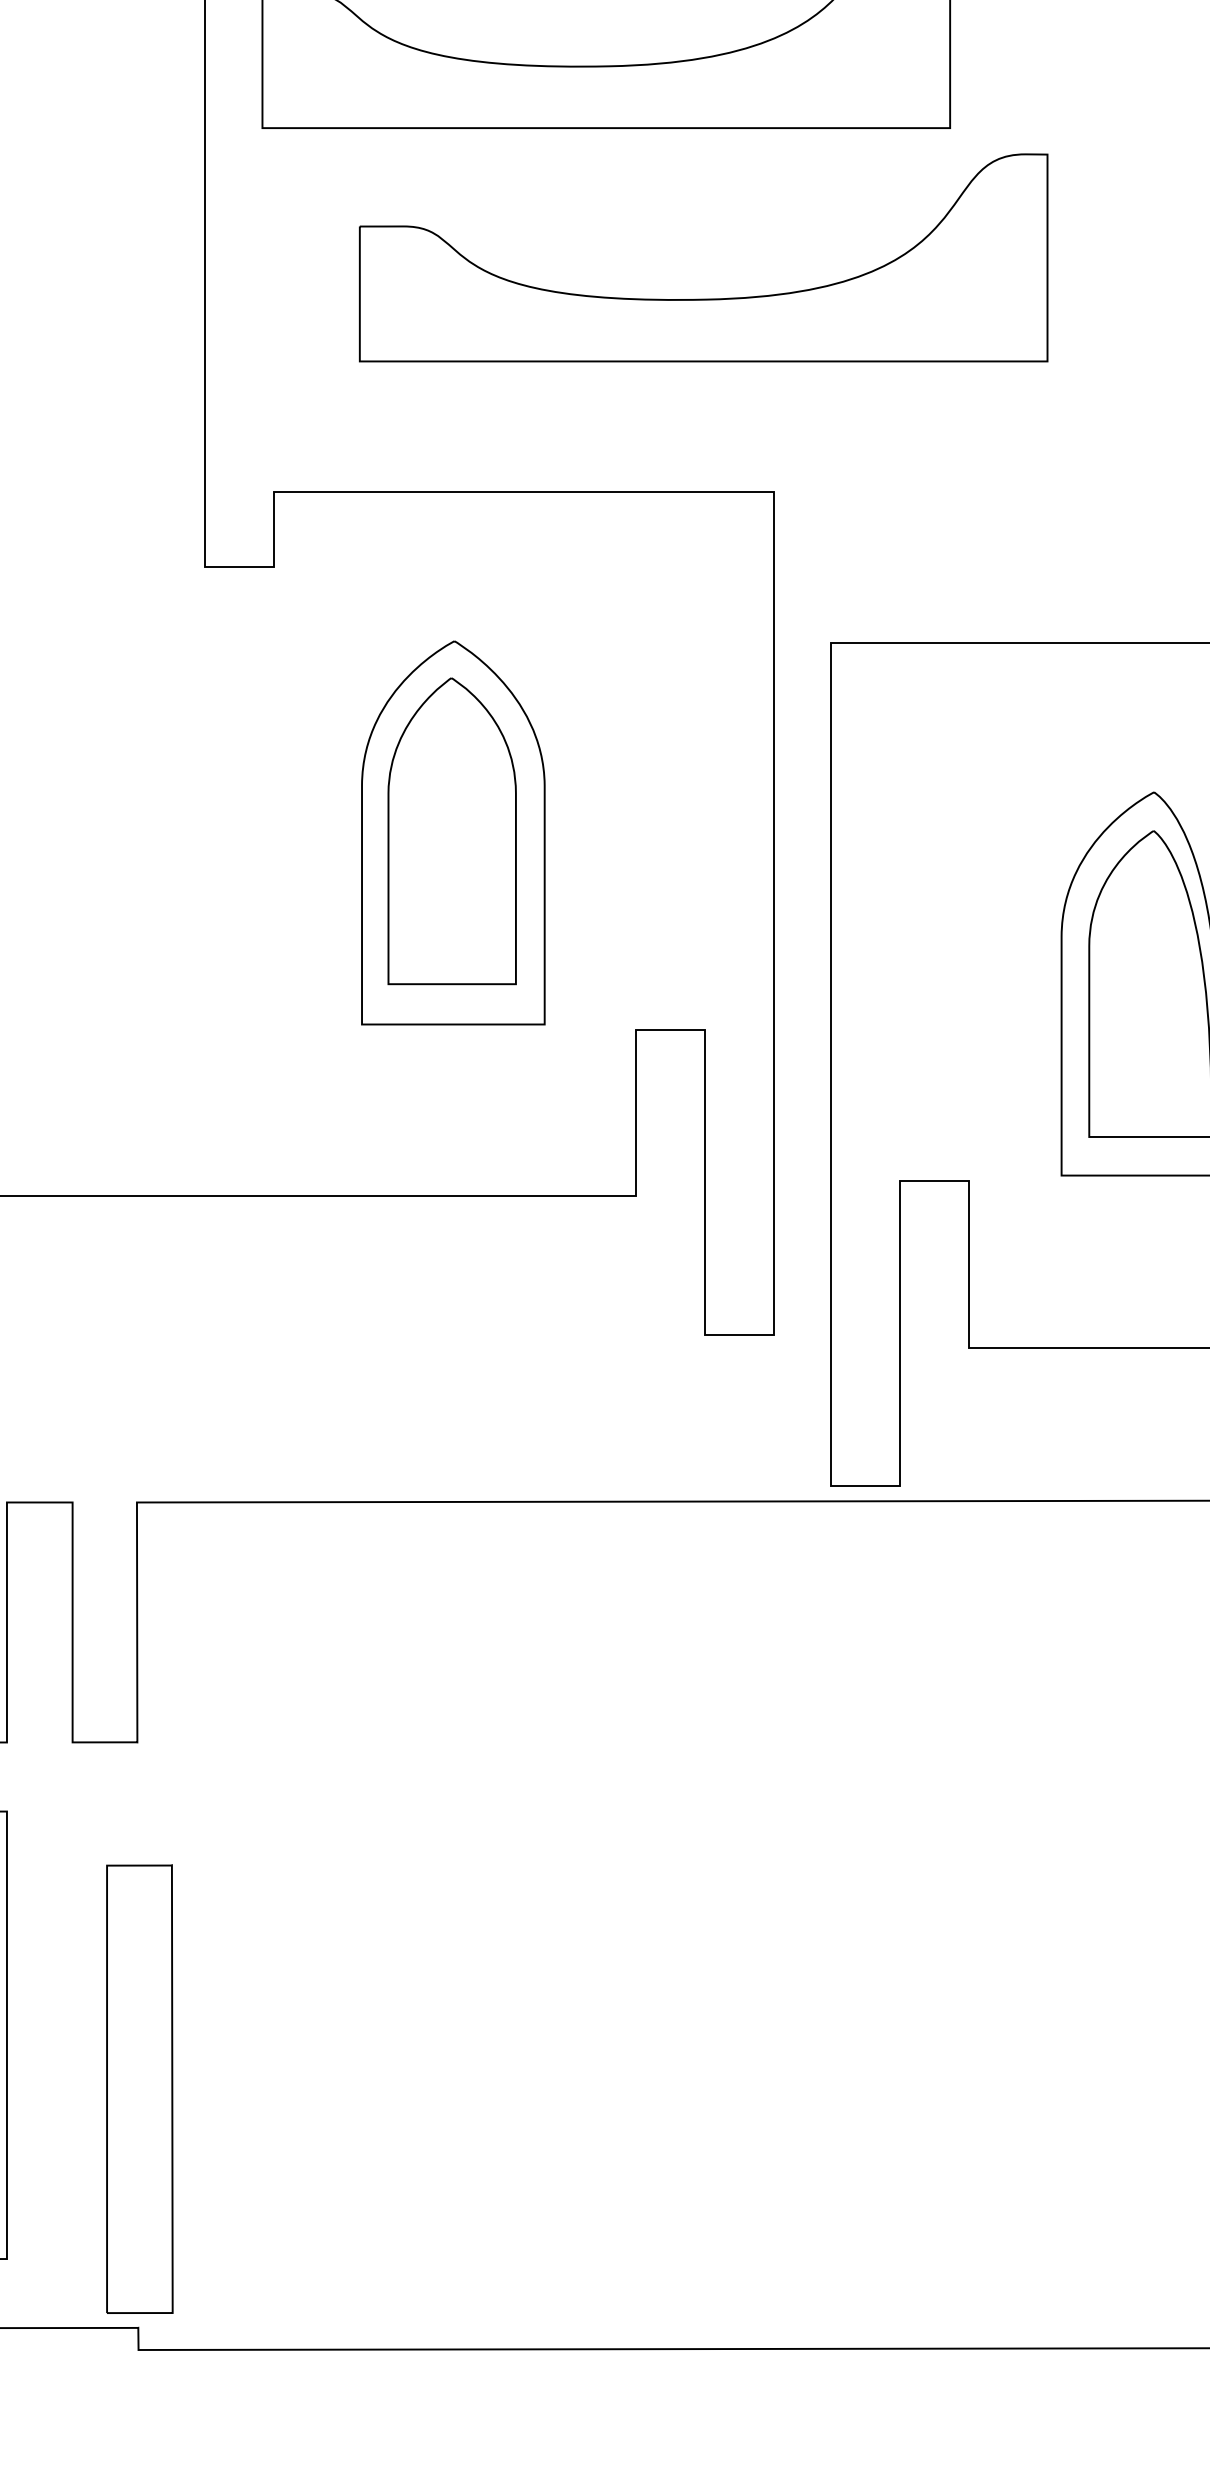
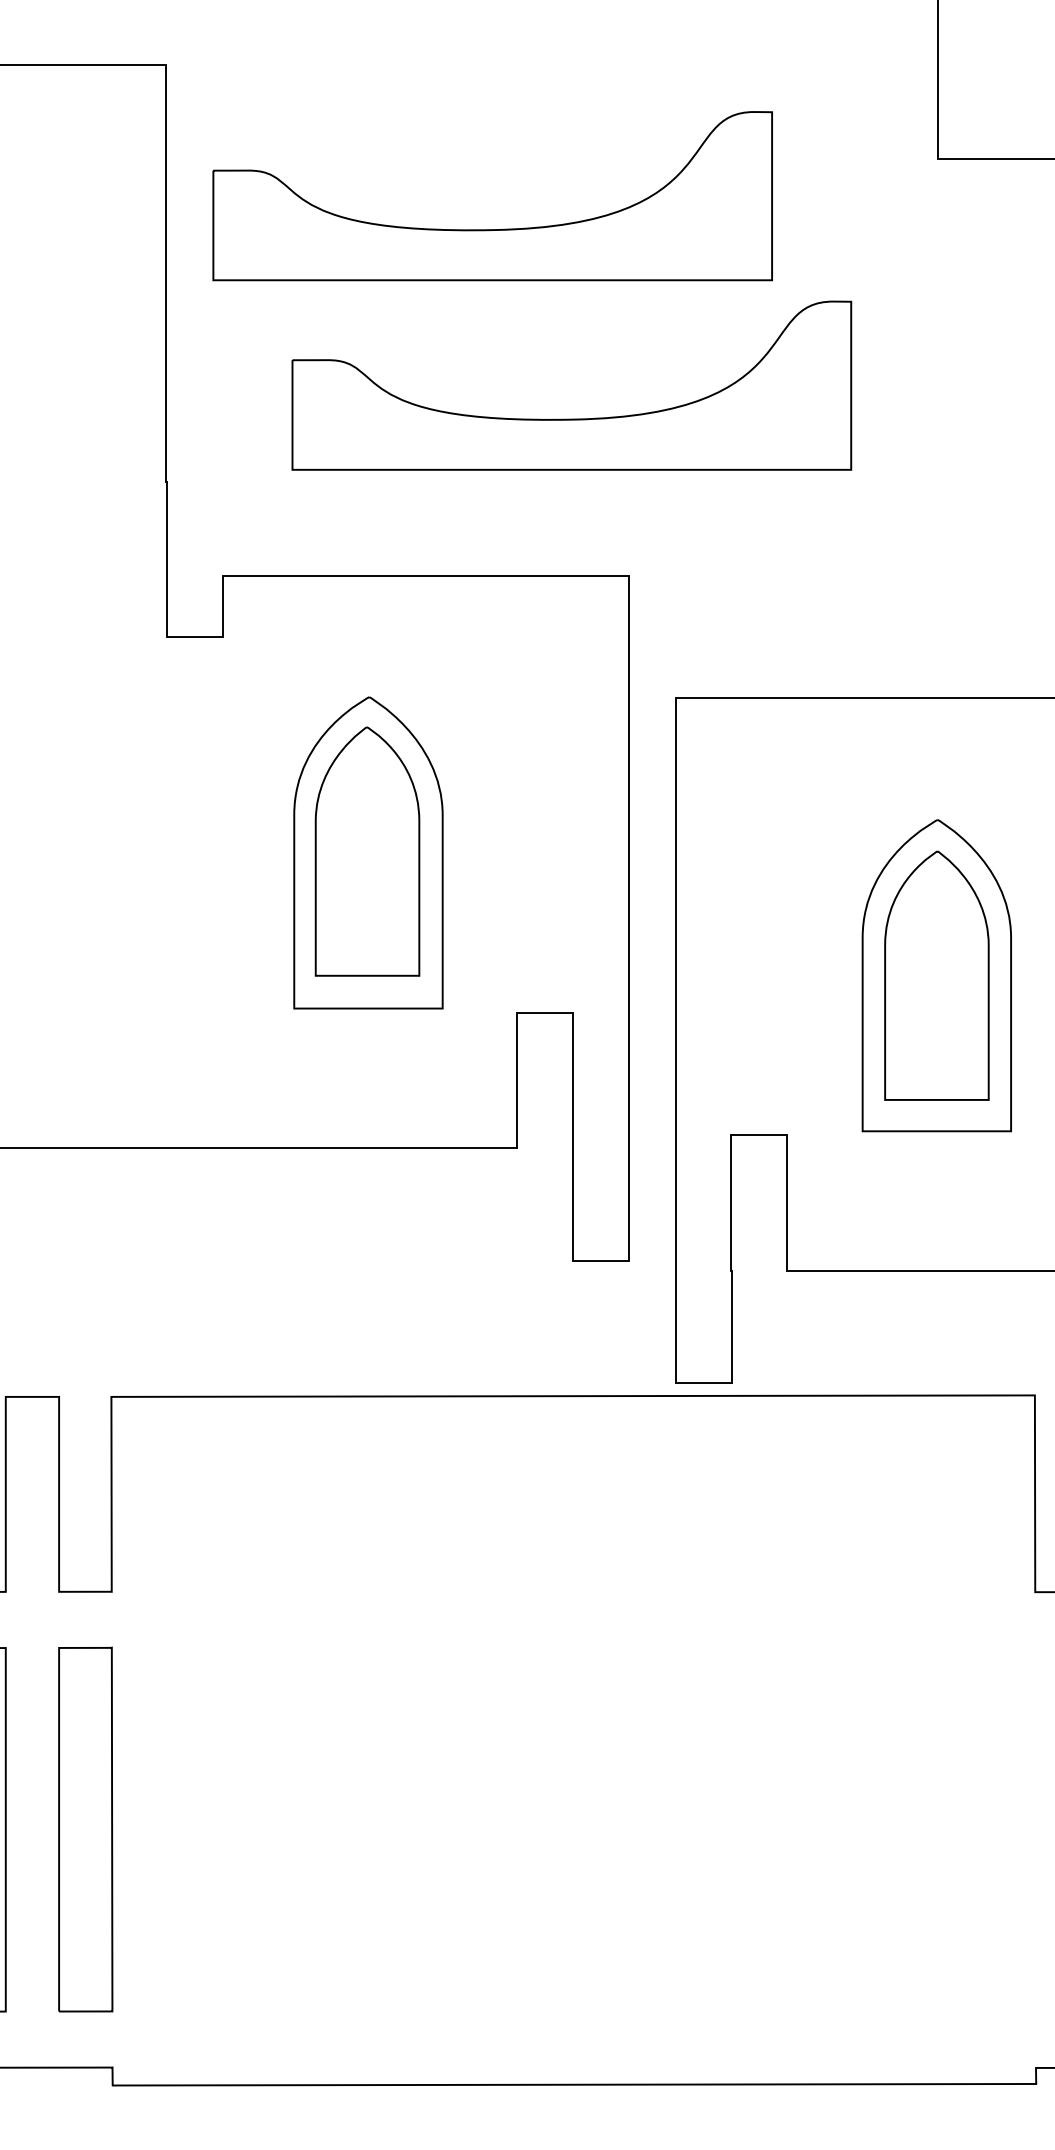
part: (139, 2089) -> (85, 1829), moved

